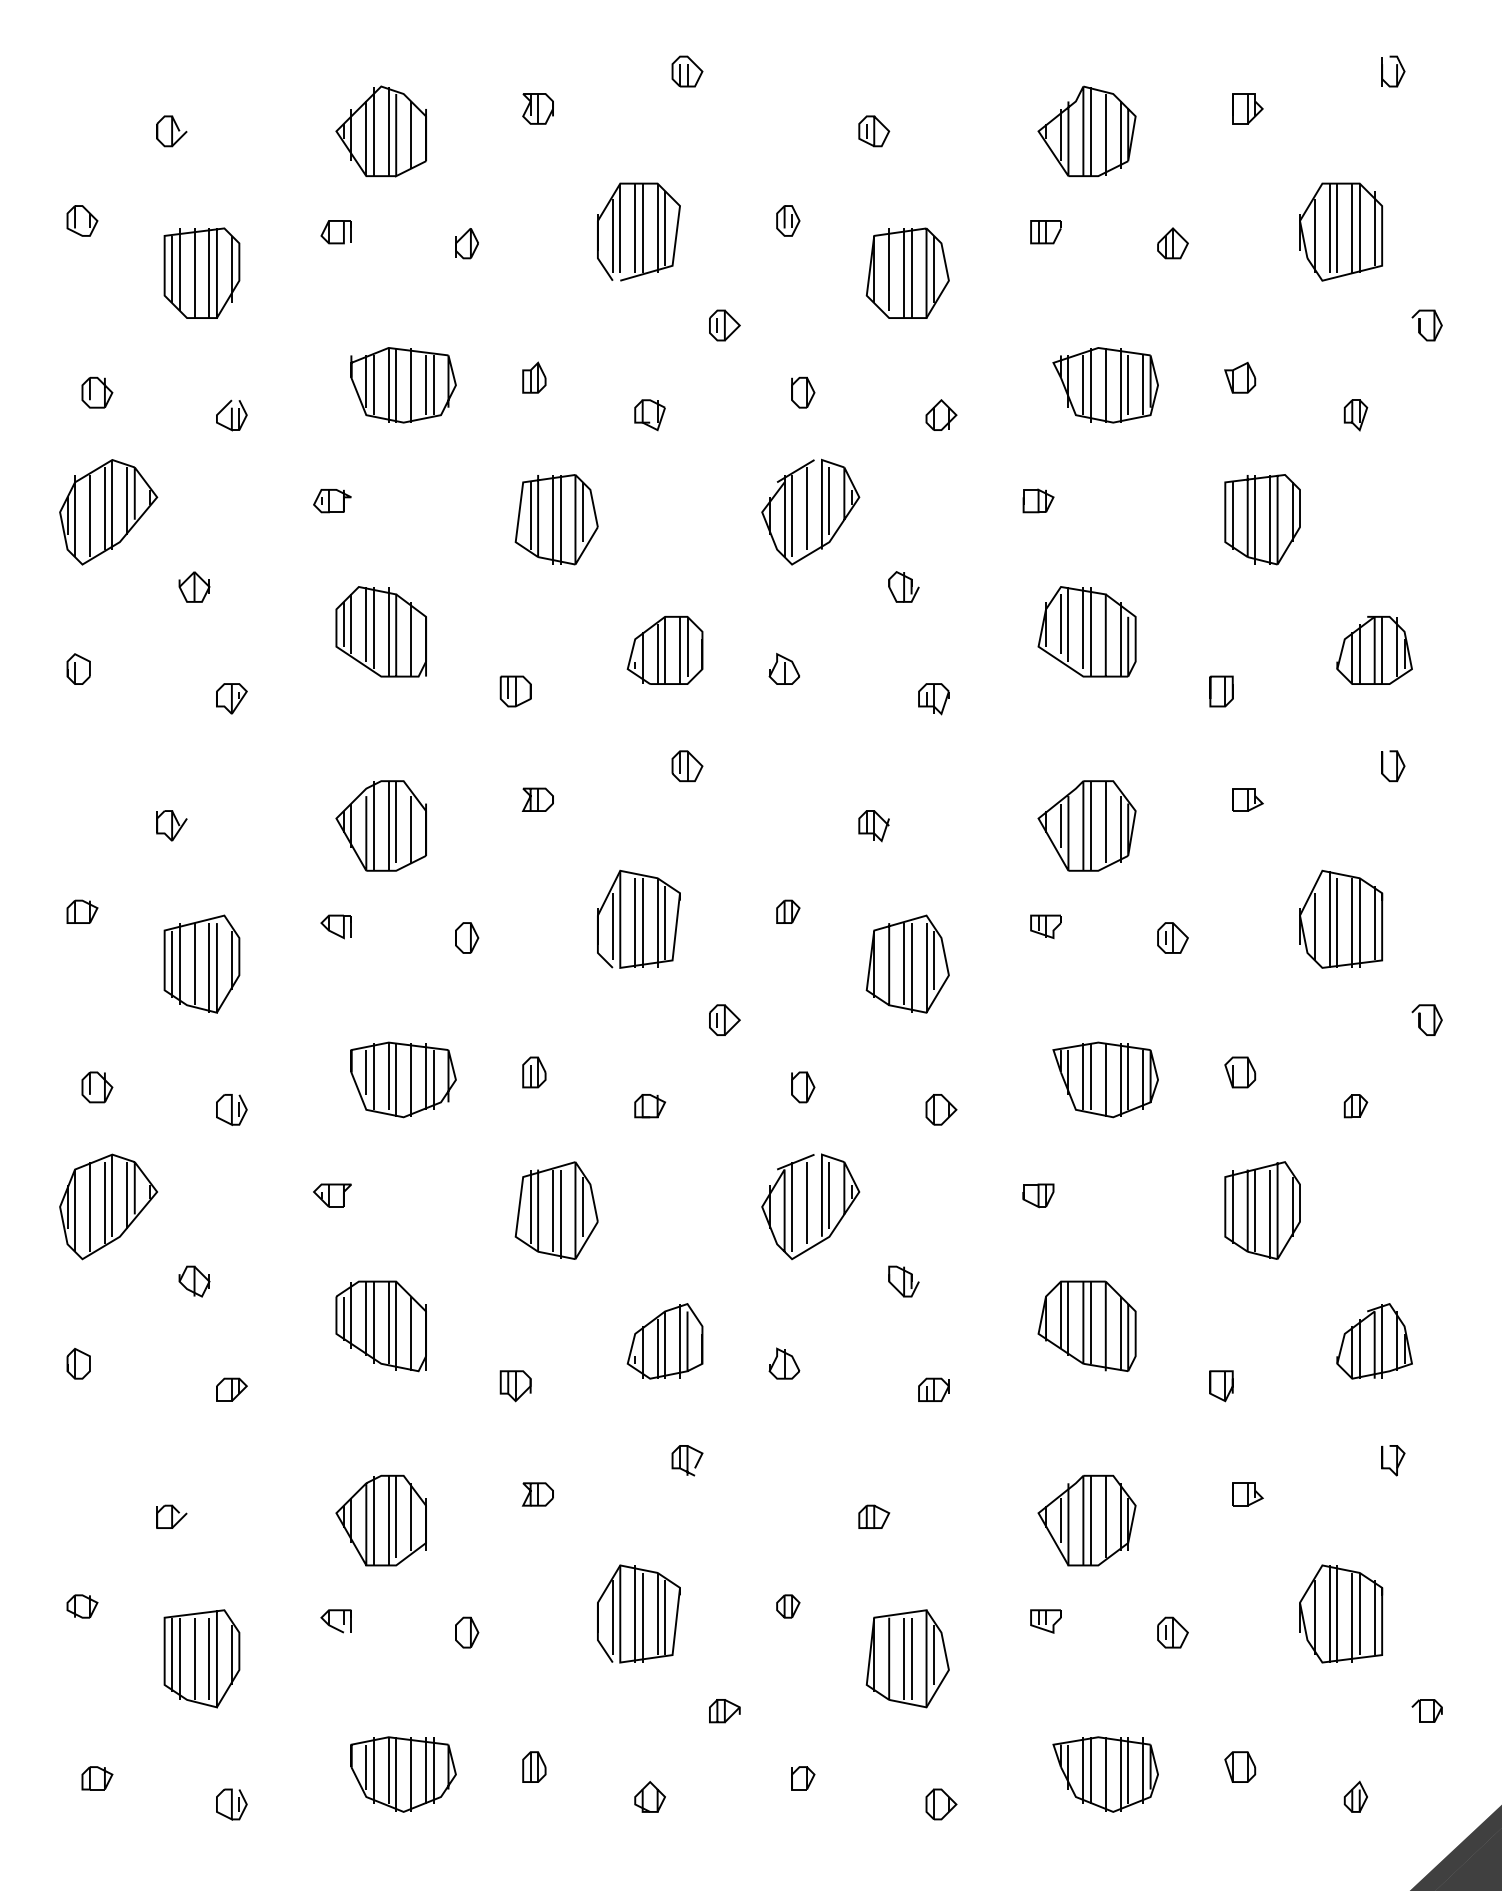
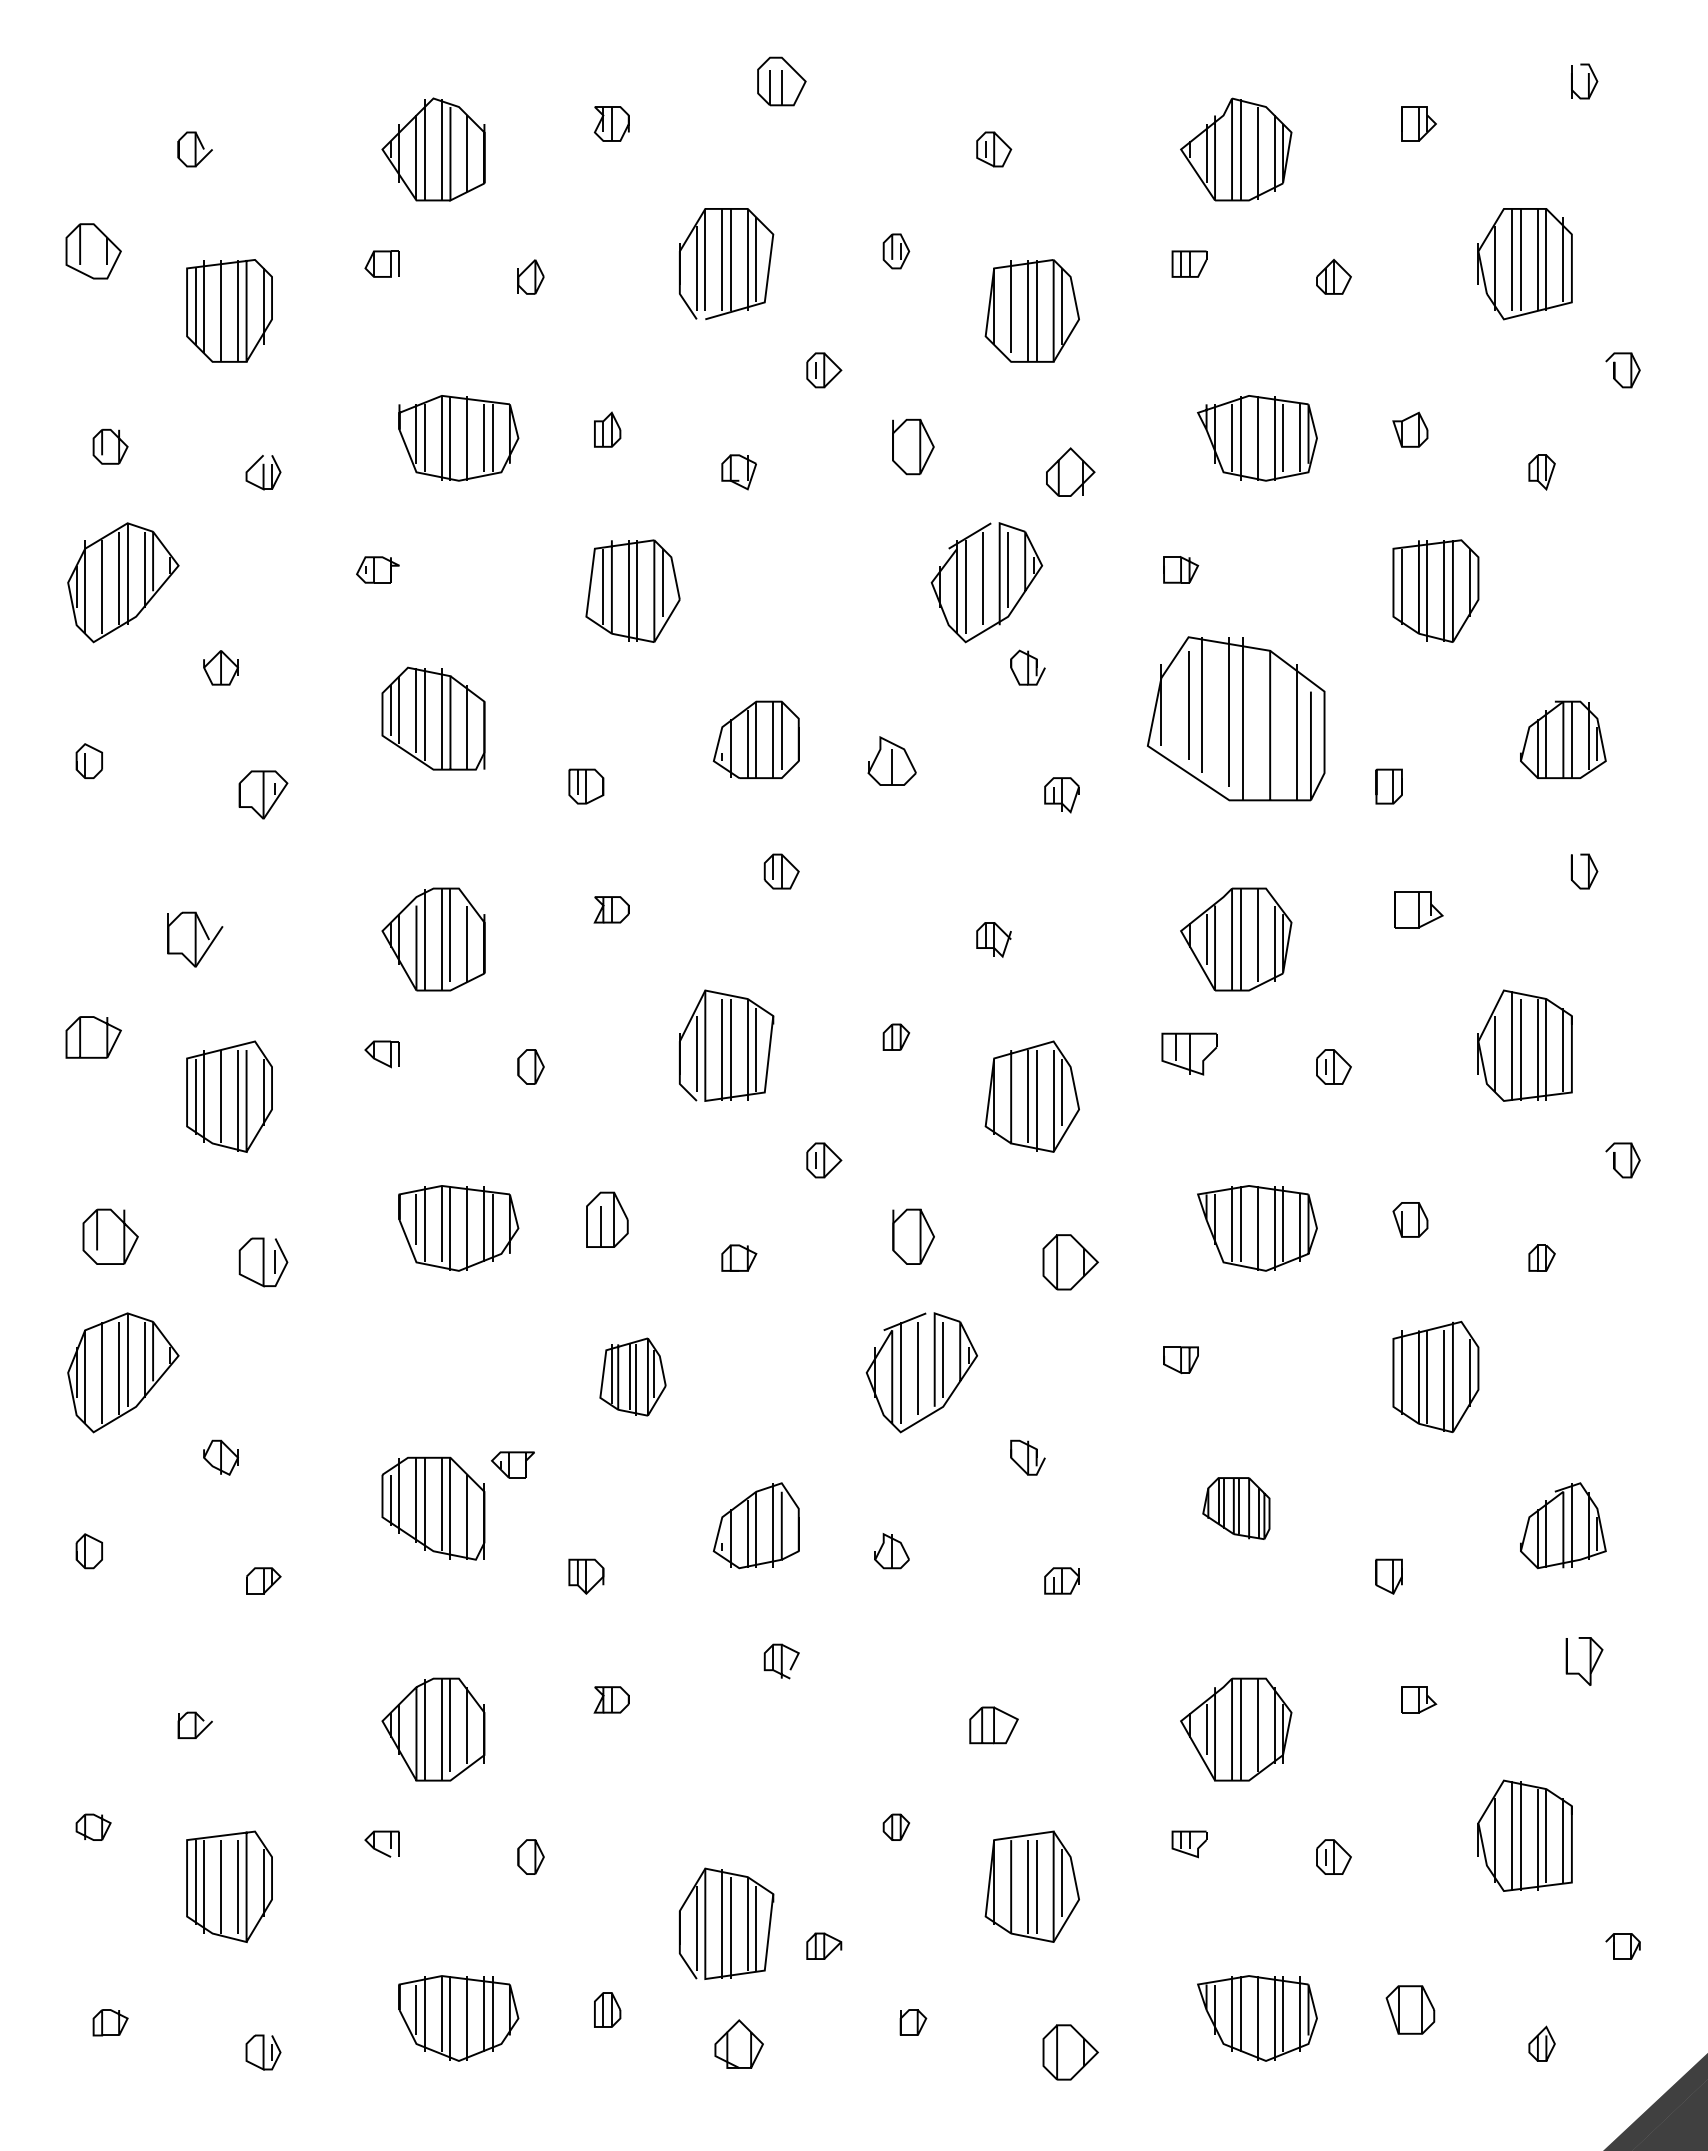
part: (687, 71) -> (781, 81), size x1.4
part: (82, 221) -> (93, 251), size x1.6
part: (803, 392) -> (913, 446), size x1.6
part: (941, 415) -> (1070, 472), size x1.4
part: (810, 512) -> (986, 582), moved
part: (1087, 631) -> (1236, 718), size x1.6
part: (783, 668) -> (891, 760), size x1.4
part: (231, 698) -> (263, 794), size x1.4
part: (1248, 799) -> (1419, 909), size x1.4
part: (172, 825) -> (195, 938), size x1.6
part: (82, 911) -> (93, 1036), size x1.6
part: (1045, 927) -> (1189, 1054), size x1.6
part: (534, 1072) -> (607, 1219), size x1.6
part: (97, 1087) -> (110, 1236), size x1.6
part: (802, 1087) -> (912, 1236), size x1.6
part: (231, 1109) -> (263, 1262), size x1.4
part: (941, 1109) -> (1070, 1262), size x1.6
part: (332, 1195) -> (512, 1464), moved
part: (556, 1210) -> (632, 1376), size x0.7
part: (1087, 1326) -> (1236, 1508), size x0.6
part: (1393, 1460) -> (1584, 1661), size x1.4
part: (874, 1516) -> (994, 1725), size x1.4
part: (638, 1613) -> (726, 1923), moved
part: (1240, 1766) -> (1410, 2009), size x1.4
part: (650, 1796) -> (739, 2043), size x1.4
part: (941, 1804) -> (1070, 2052), size x1.6

